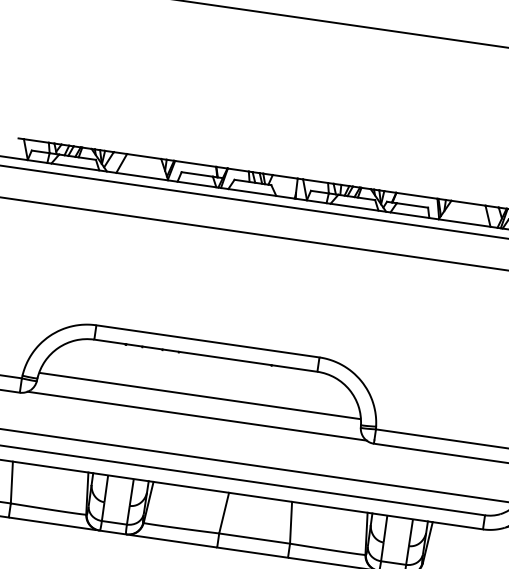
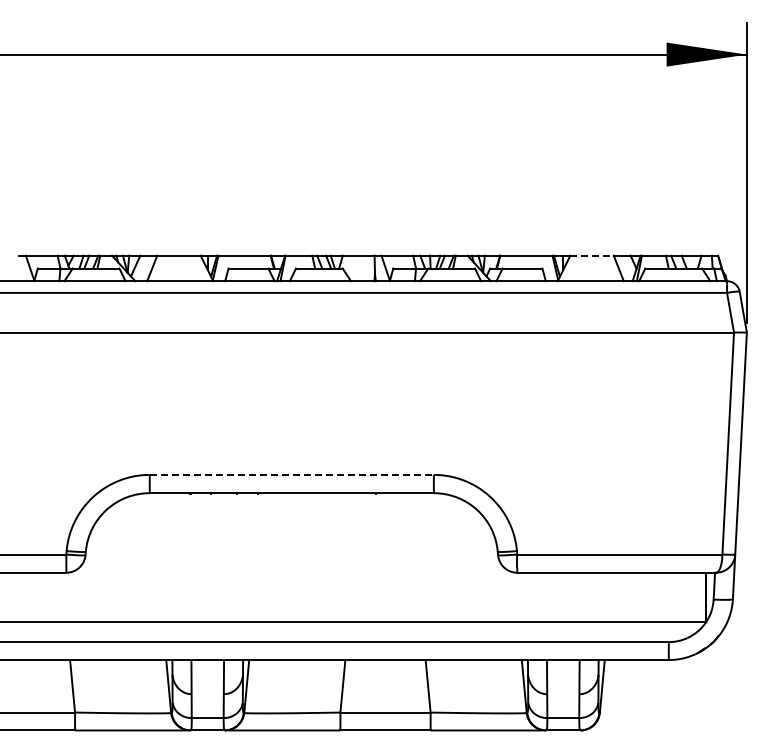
line: (468, 203) -> (592, 255), solid -> dashed
line: (208, 341) -> (292, 474), solid -> dashed
line: (199, 395) -> (291, 544), removed
line: (196, 416) -> (291, 570), removed

